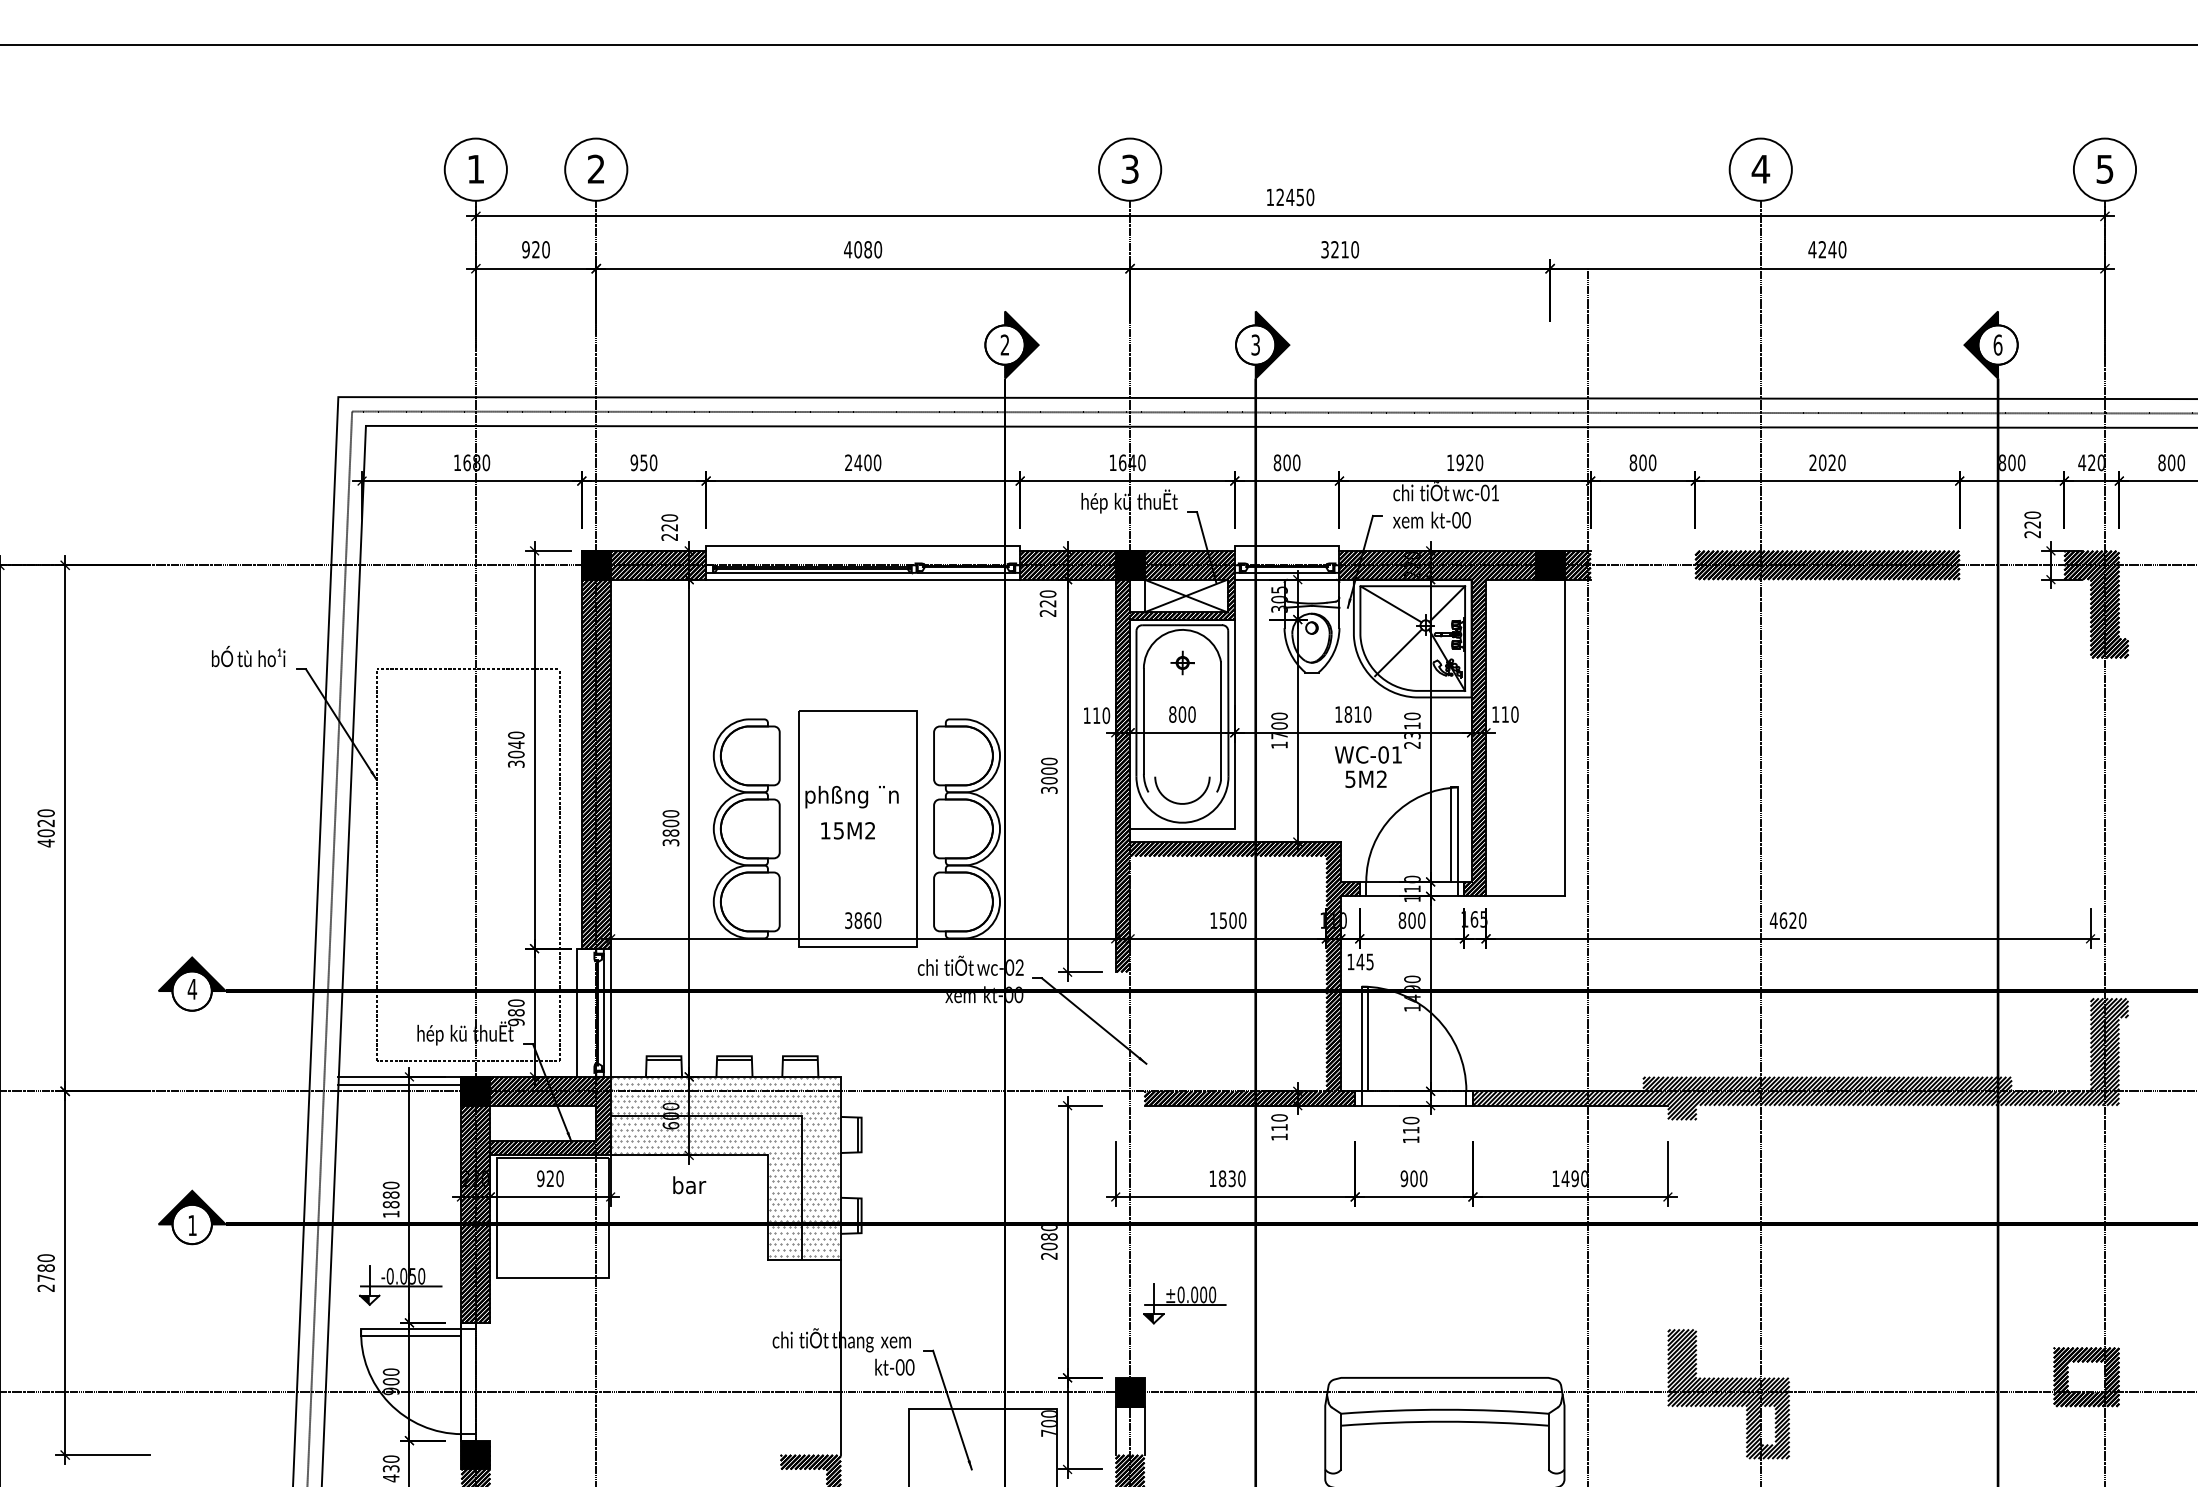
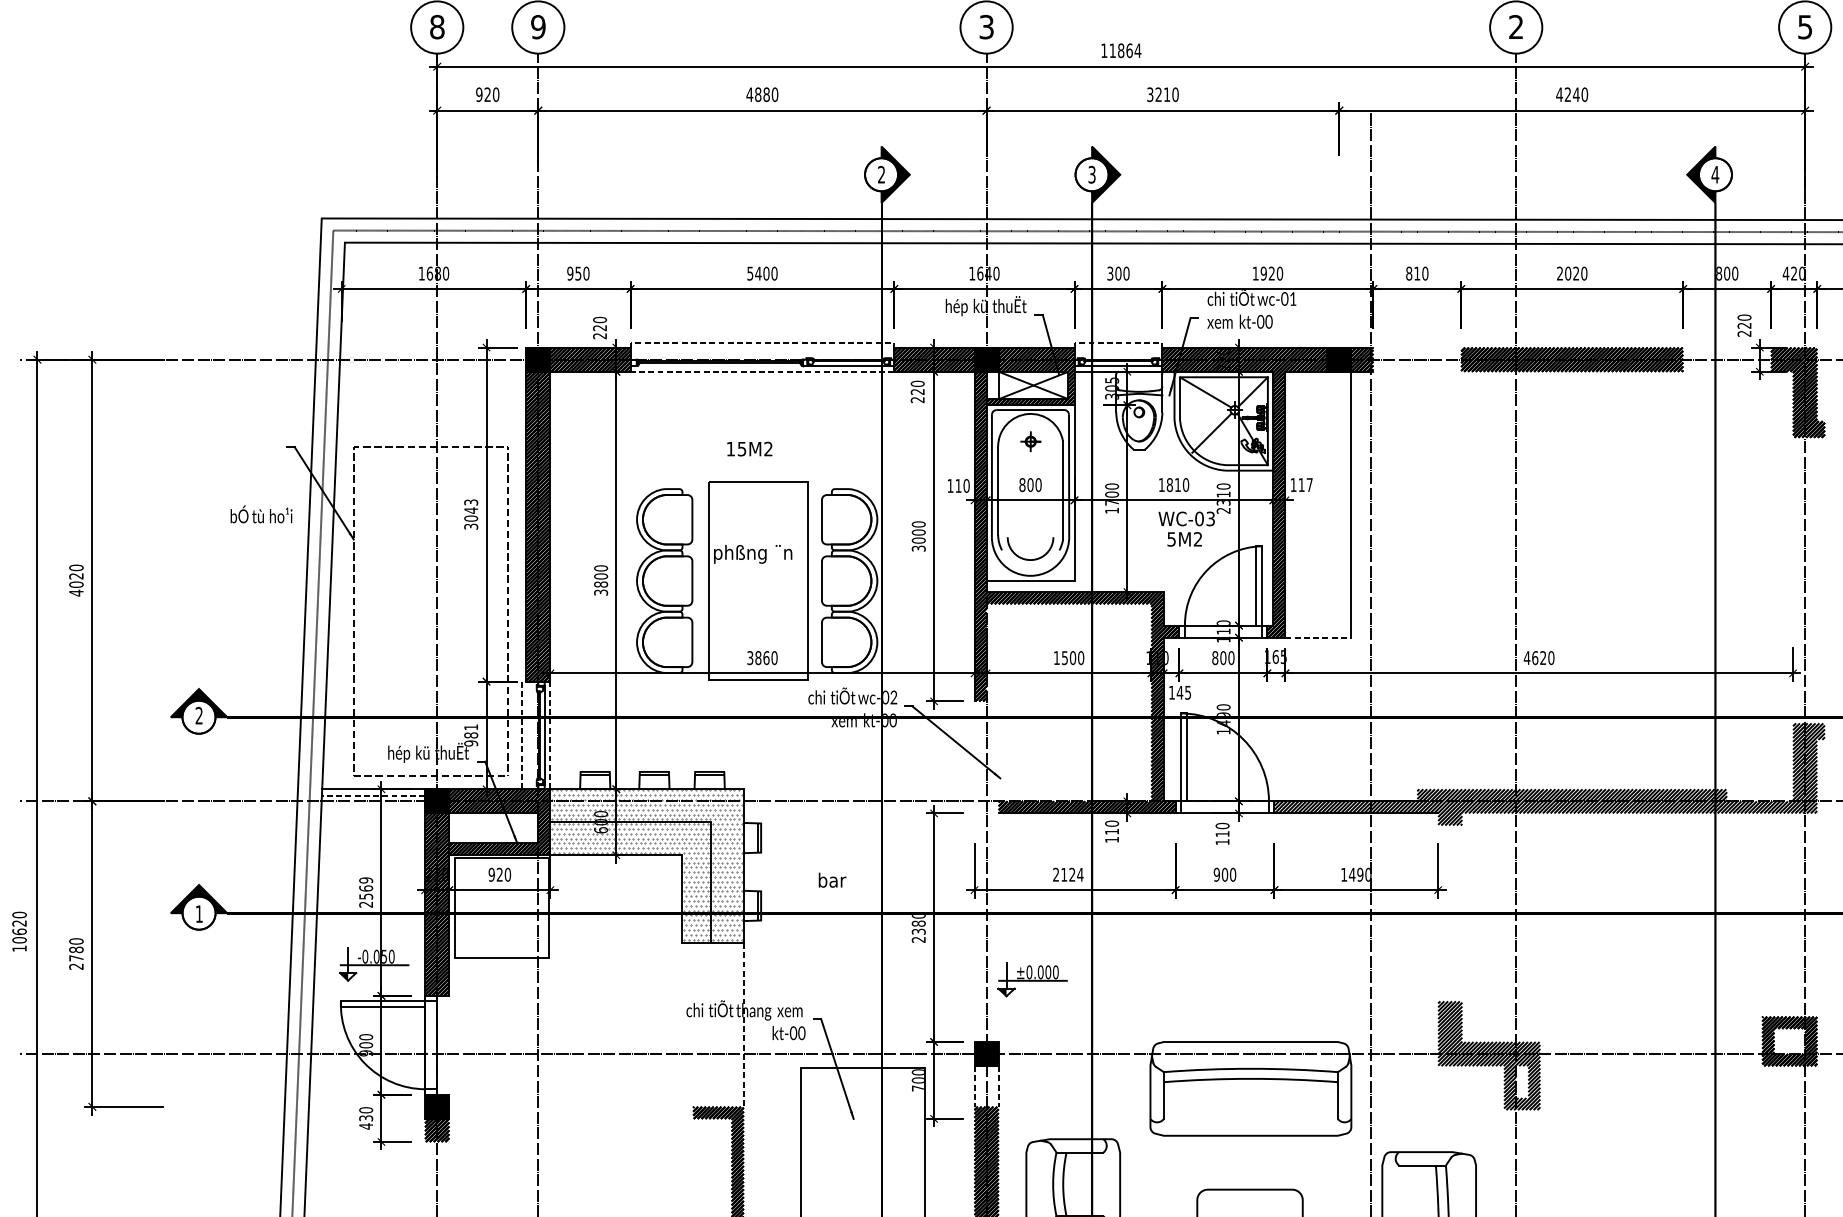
text: (475, 168) -> (436, 26), 1 -> 8
text: (595, 168) -> (537, 26), 2 -> 9
text: (1760, 168) -> (1515, 26), 4 -> 2
text: (1295, 197) -> (1125, 50), 12450 -> 11864
text: (858, 249) -> (758, 94), 4080 -> 4880
text: (1997, 344) -> (1714, 174), 6 -> 4
text: (848, 462) -> (750, 273), 2400 -> 5400
text: (1277, 462) -> (1110, 273), 800 -> 300
text: (1642, 462) -> (1416, 273), 800 -> 810
line: (863, 545) -> (762, 343), solid -> dashed
line: (1287, 545) -> (1118, 343), solid -> dashed
line: (812, 572) -> (719, 365), removed
line: (862, 579) -> (761, 371), solid -> dashed
text: (248, 656) -> (261, 514), moved
text: (1514, 714) -> (1309, 484), 110 -> 117
text: (516, 735) -> (471, 502), 3040 -> 3043
text: (1396, 754) -> (1210, 518), WC-01 -> WC-03
text: (847, 830) -> (749, 448), moved
line: (1525, 896) -> (1318, 637), solid -> dashed
text: (192, 988) -> (199, 715), 4 -> 2
text: (516, 1002) -> (471, 726), 980 -> 981
line: (576, 1009) -> (521, 732), solid -> dashed
line: (610, 1013) -> (550, 736), solid -> dashed
line: (399, 1084) -> (373, 795), solid -> dashed
text: (1227, 1178) -> (1068, 874), 1830 -> 2124
text: (689, 1185) -> (832, 880), moved
text: (390, 1199) -> (365, 892), 1880 -> 2569
text: (1049, 1246) -> (918, 931), 2080 -> 2380
line: (840, 1358) -> (743, 1025), solid -> dashed
line: (1115, 1431) -> (974, 1087), solid -> dashed
line: (1144, 1431) -> (998, 1087), solid -> dashed

